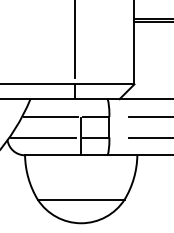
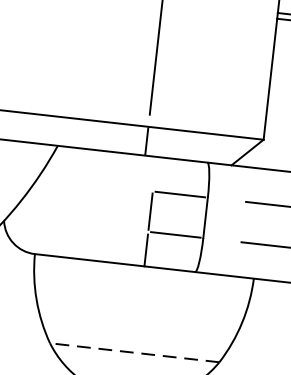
line: (50, 116) -> (93, 183), removed
line: (43, 137) -> (74, 223), removed
line: (80, 199) -> (133, 352), solid -> dashed

